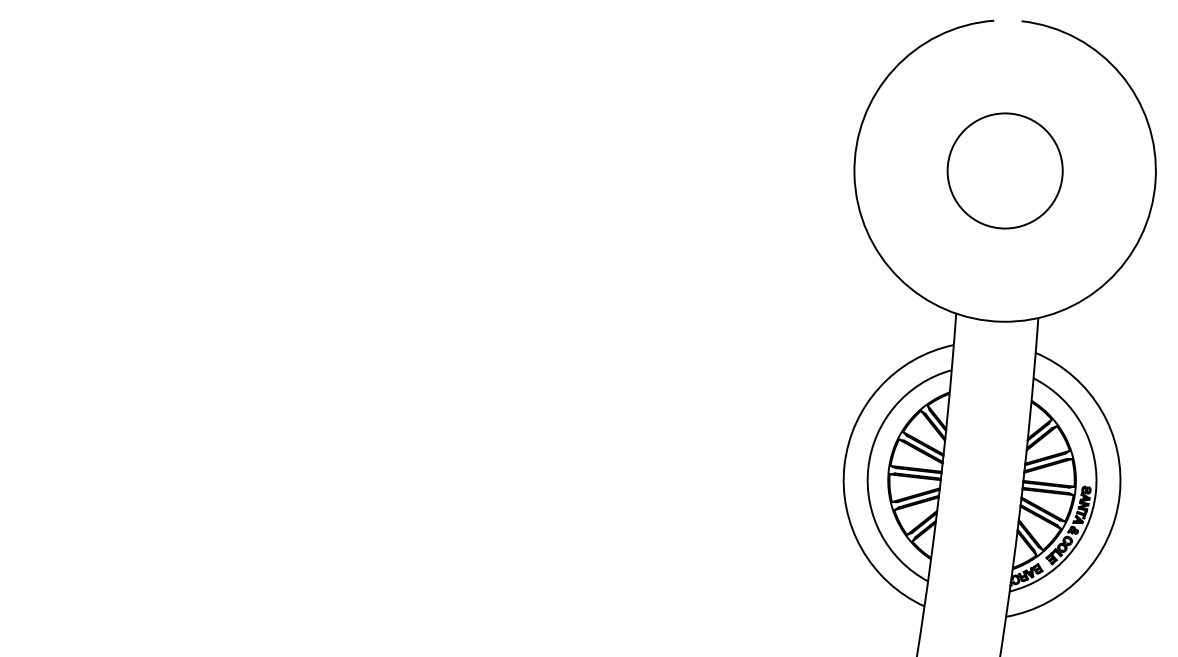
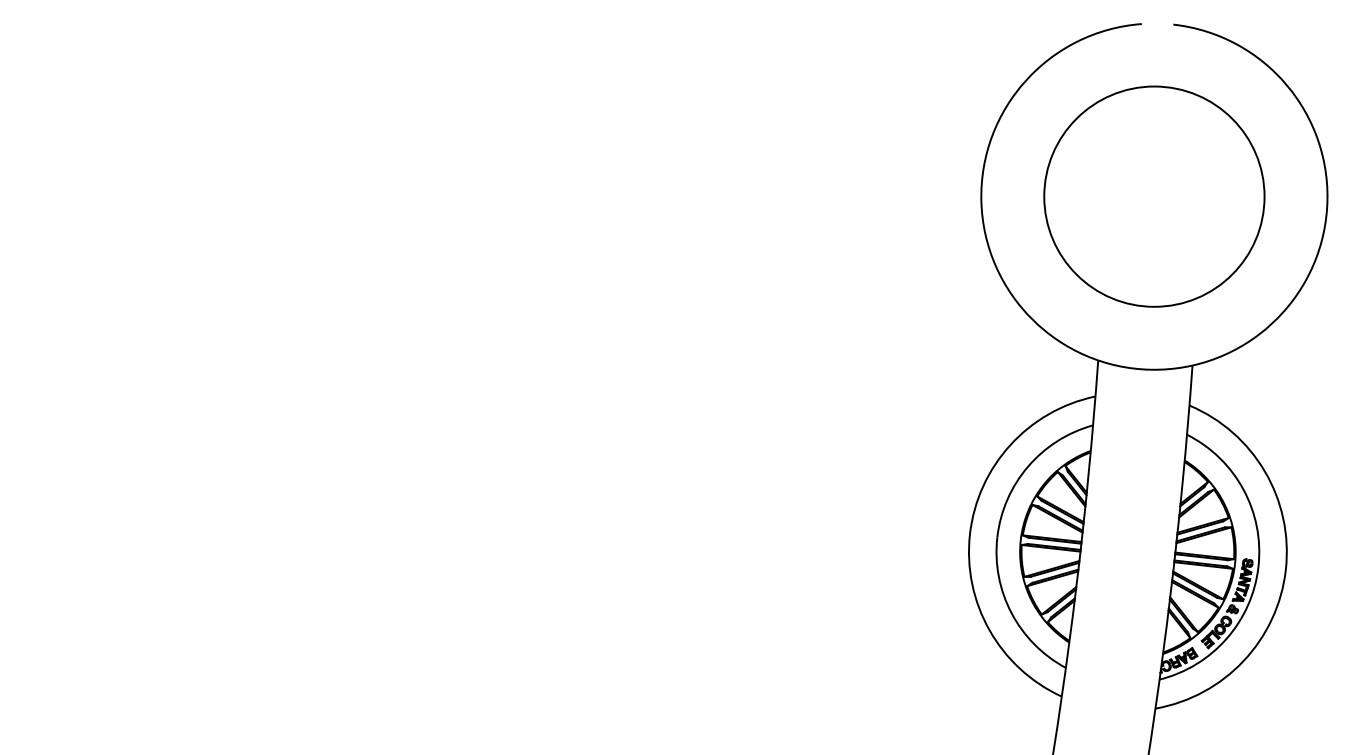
circle: (1005, 170) -> (1154, 196), size x1.67

